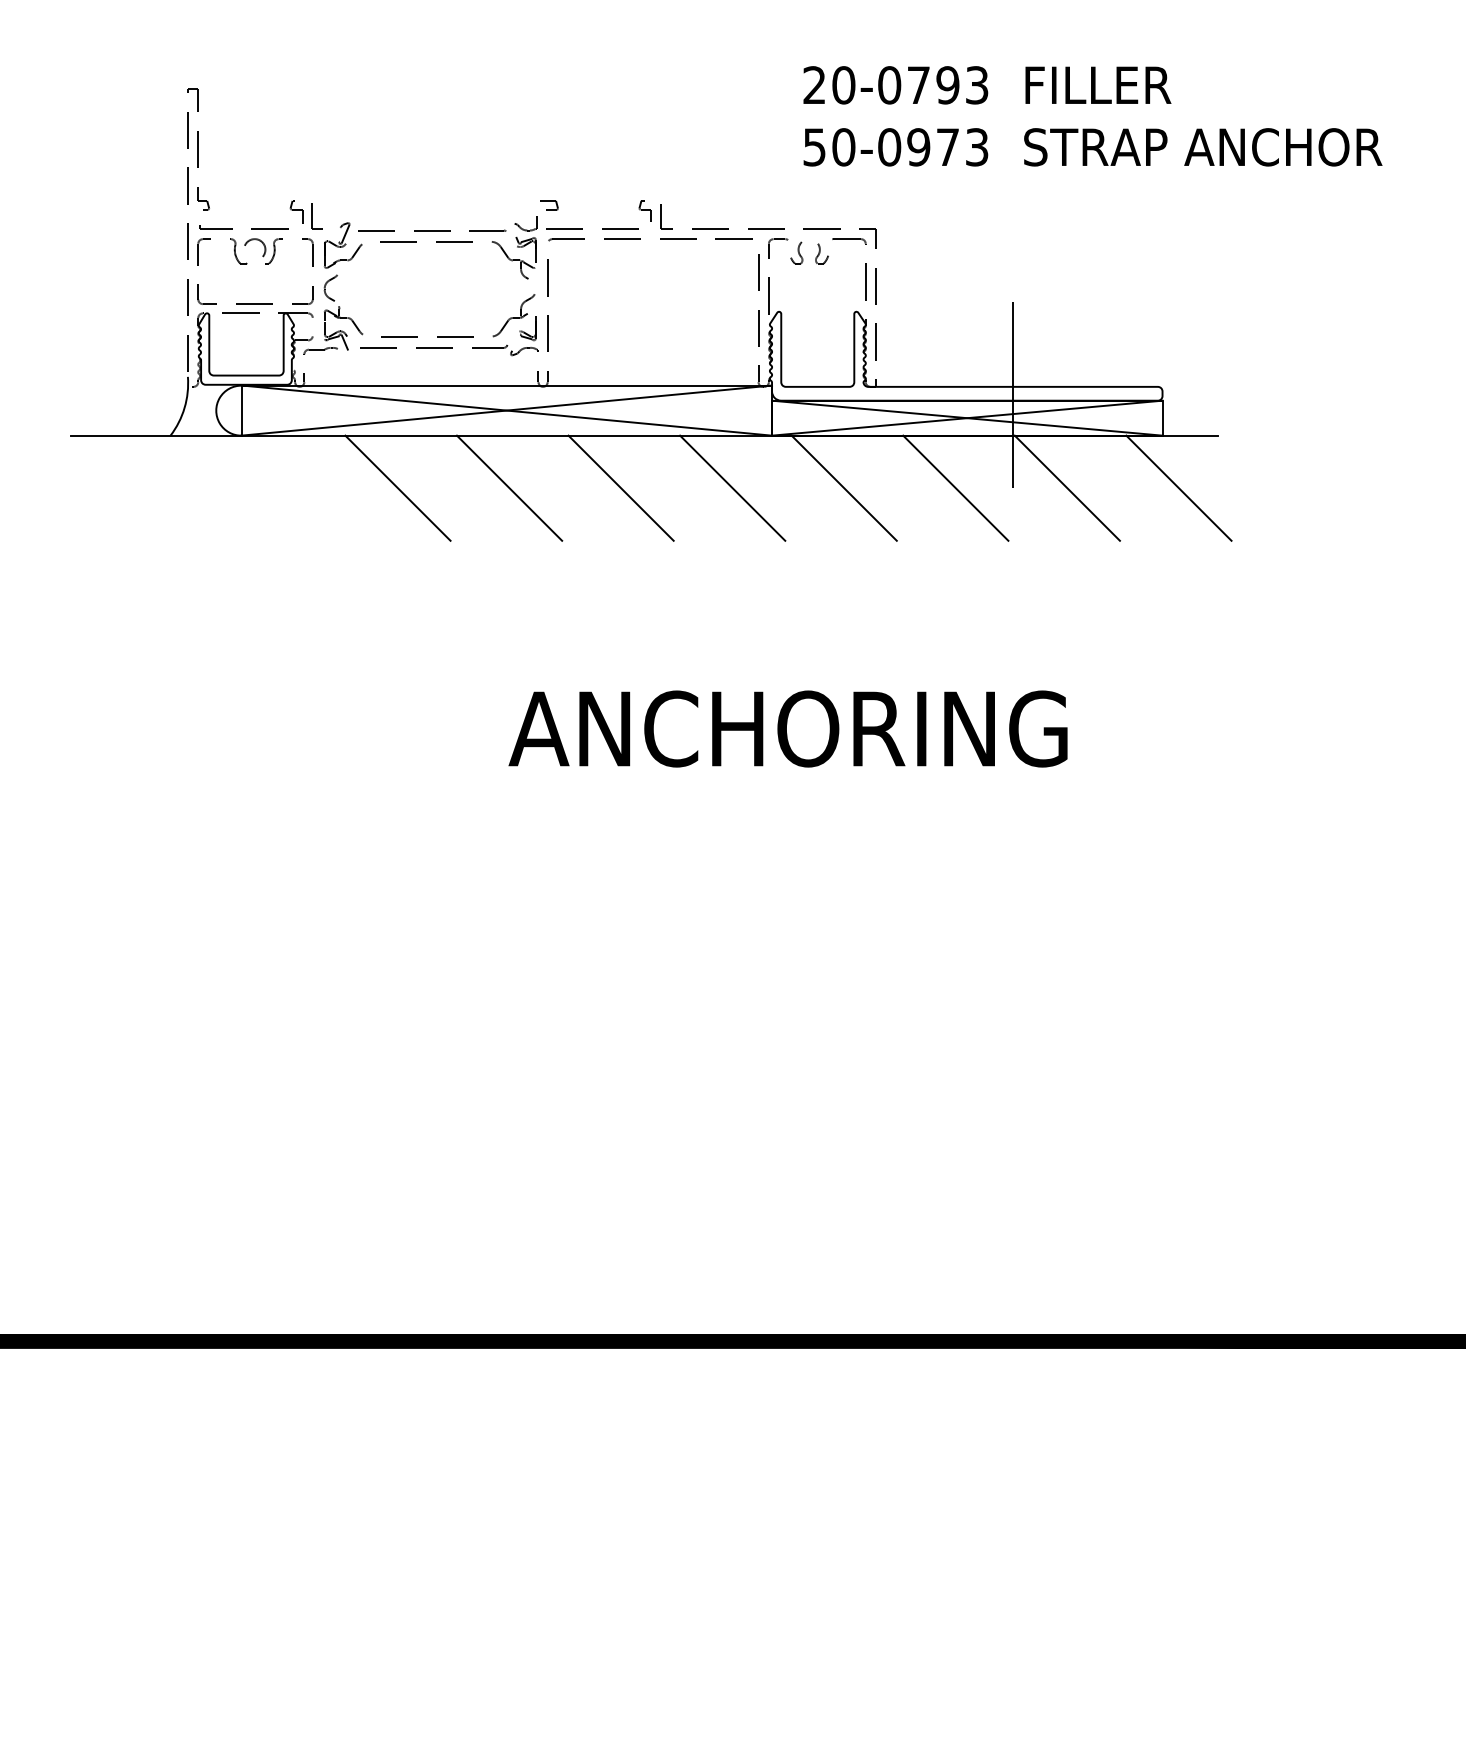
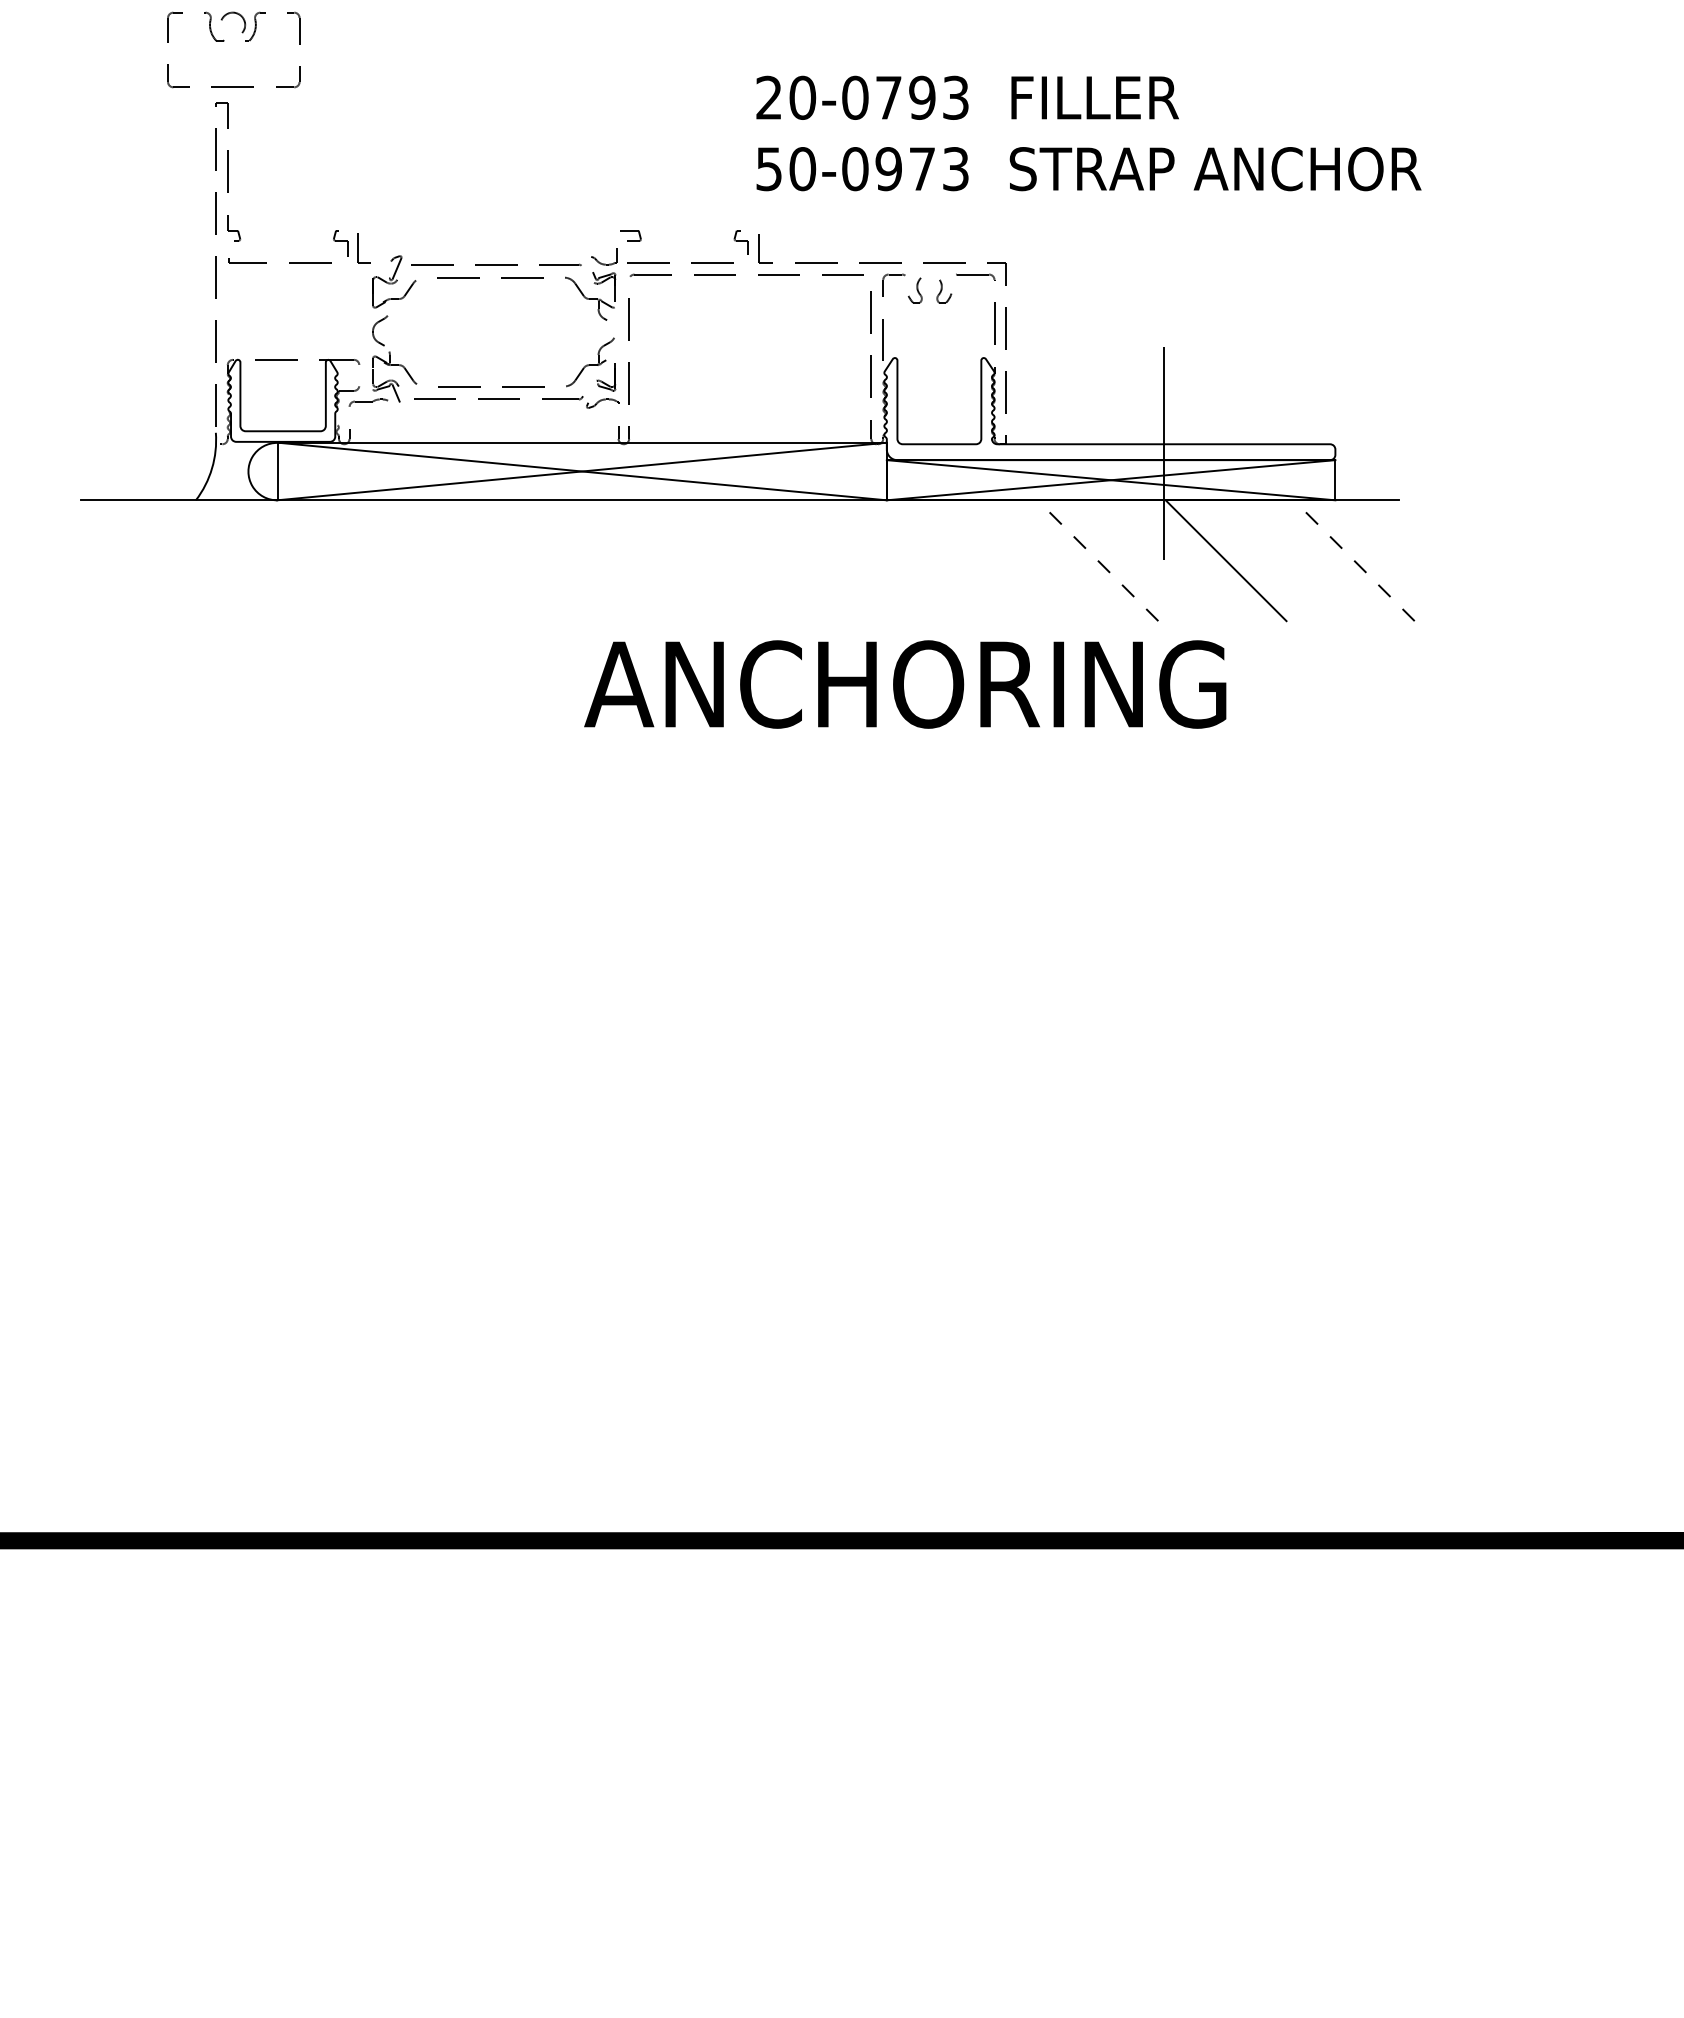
text: (1092, 116) -> (1088, 133), moved
part: (247, 264) -> (224, 41), moved
line: (397, 487) -> (456, 559), removed
line: (509, 487) -> (585, 559), removed
line: (620, 487) -> (712, 559), removed
line: (732, 487) -> (841, 559), removed
line: (843, 487) -> (968, 559), removed
line: (955, 487) -> (1097, 559), solid -> dashed
line: (1178, 487) -> (1353, 559), solid -> dashed
text: (787, 728) -> (904, 683), moved

